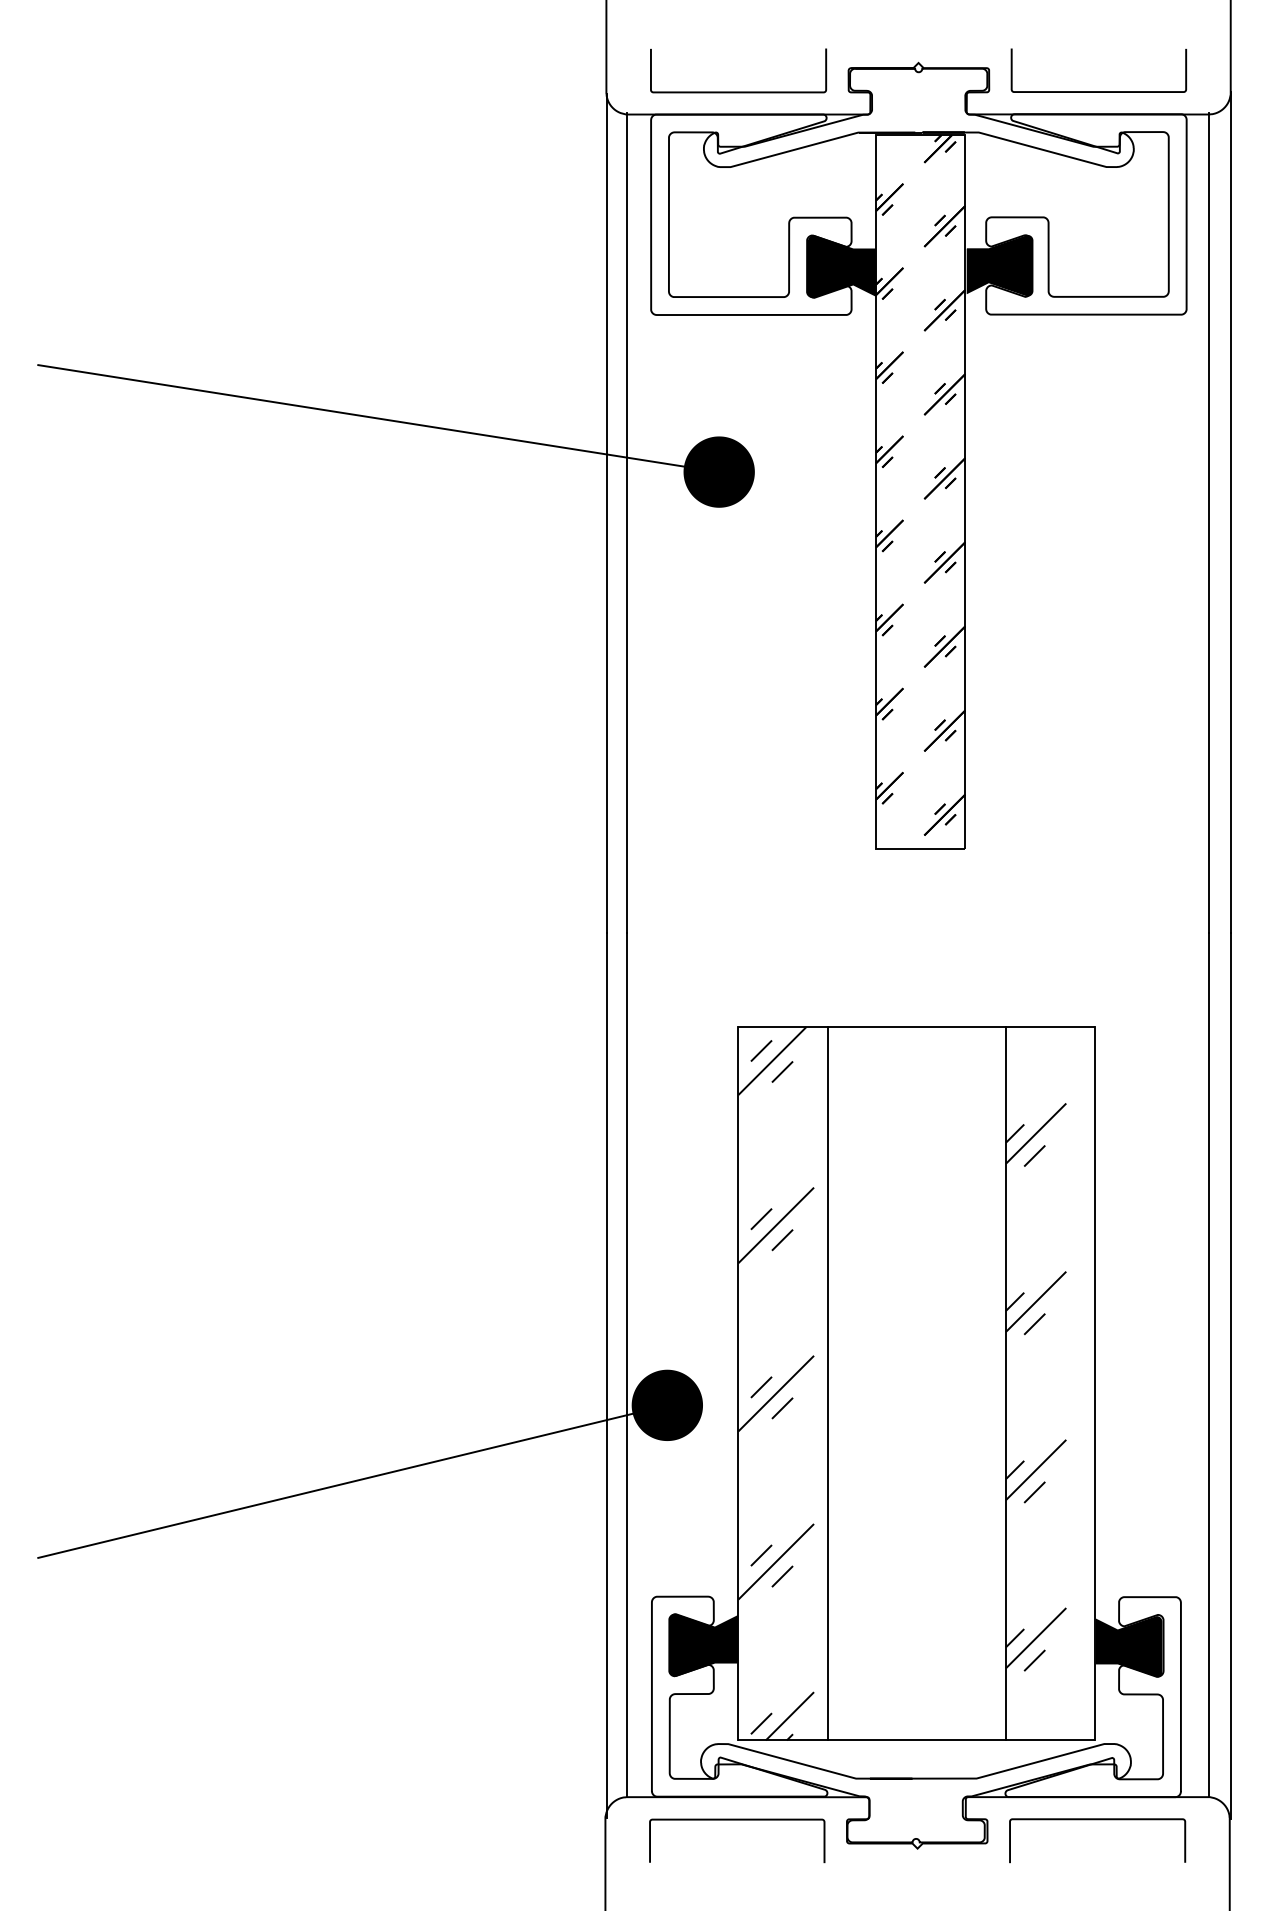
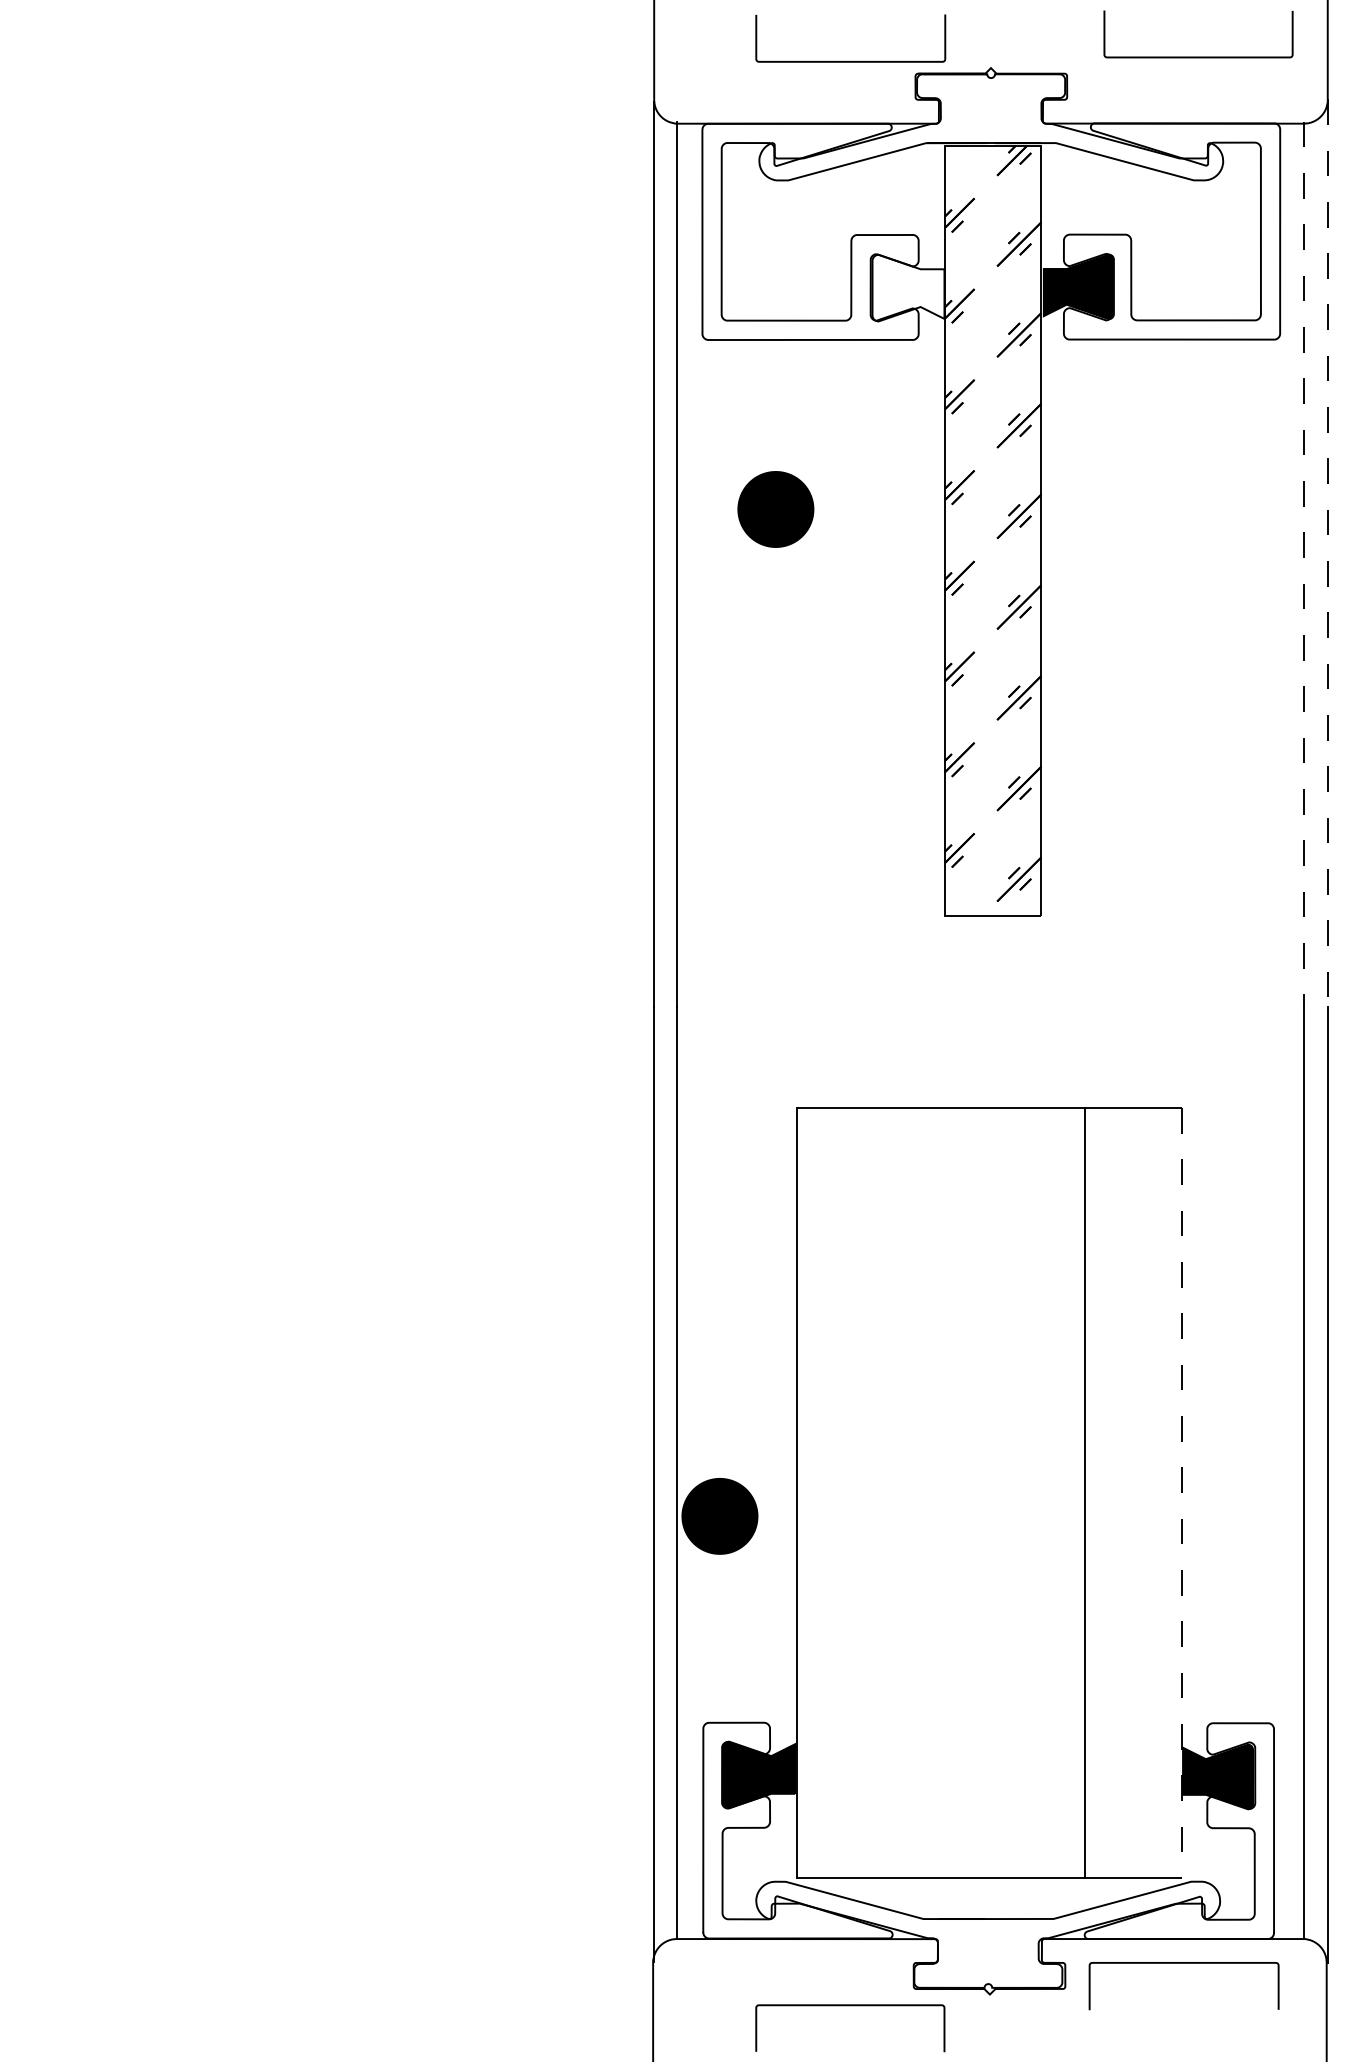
curve: (1098, 91) -> (1198, 56), moved
curve: (738, 92) -> (850, 61), moved
fill: (842, 266) -> (908, 287), removed
line: (378, 418) -> (408, 451), removed
line: (1230, 512) -> (1327, 553), solid -> dashed
line: (1208, 523) -> (1303, 564), solid -> dashed
hatch: (776, 1383) -> (837, 1492), removed
line: (827, 1383) -> (892, 1492), removed
line: (1095, 1383) -> (1181, 1492), solid -> dashed
hatch: (1035, 1386) -> (1117, 1496), removed
line: (352, 1481) -> (380, 1598), removed
curve: (737, 1820) -> (850, 2006), moved

